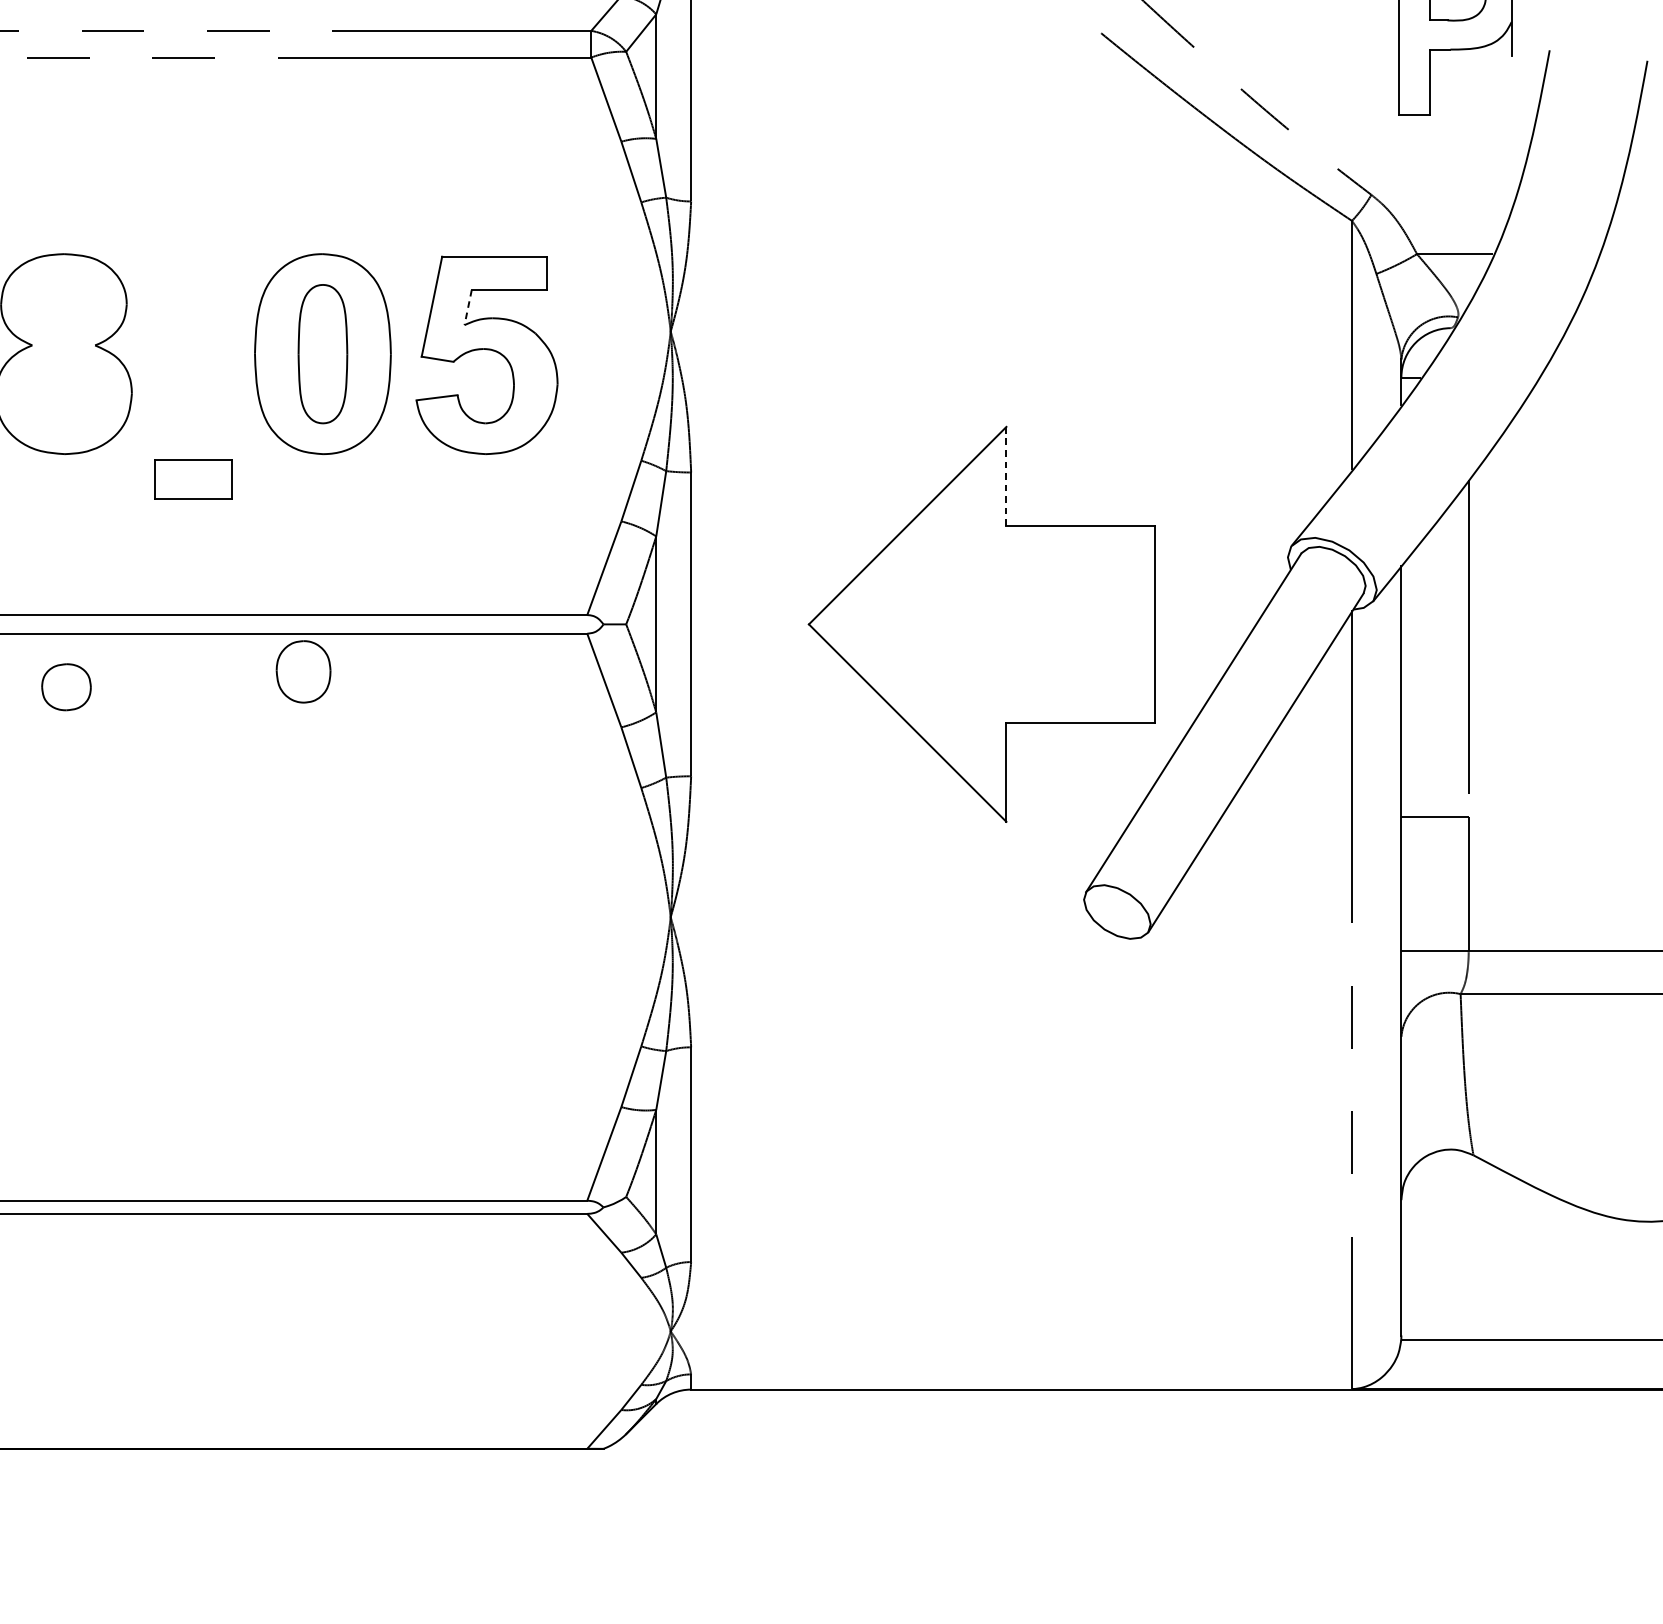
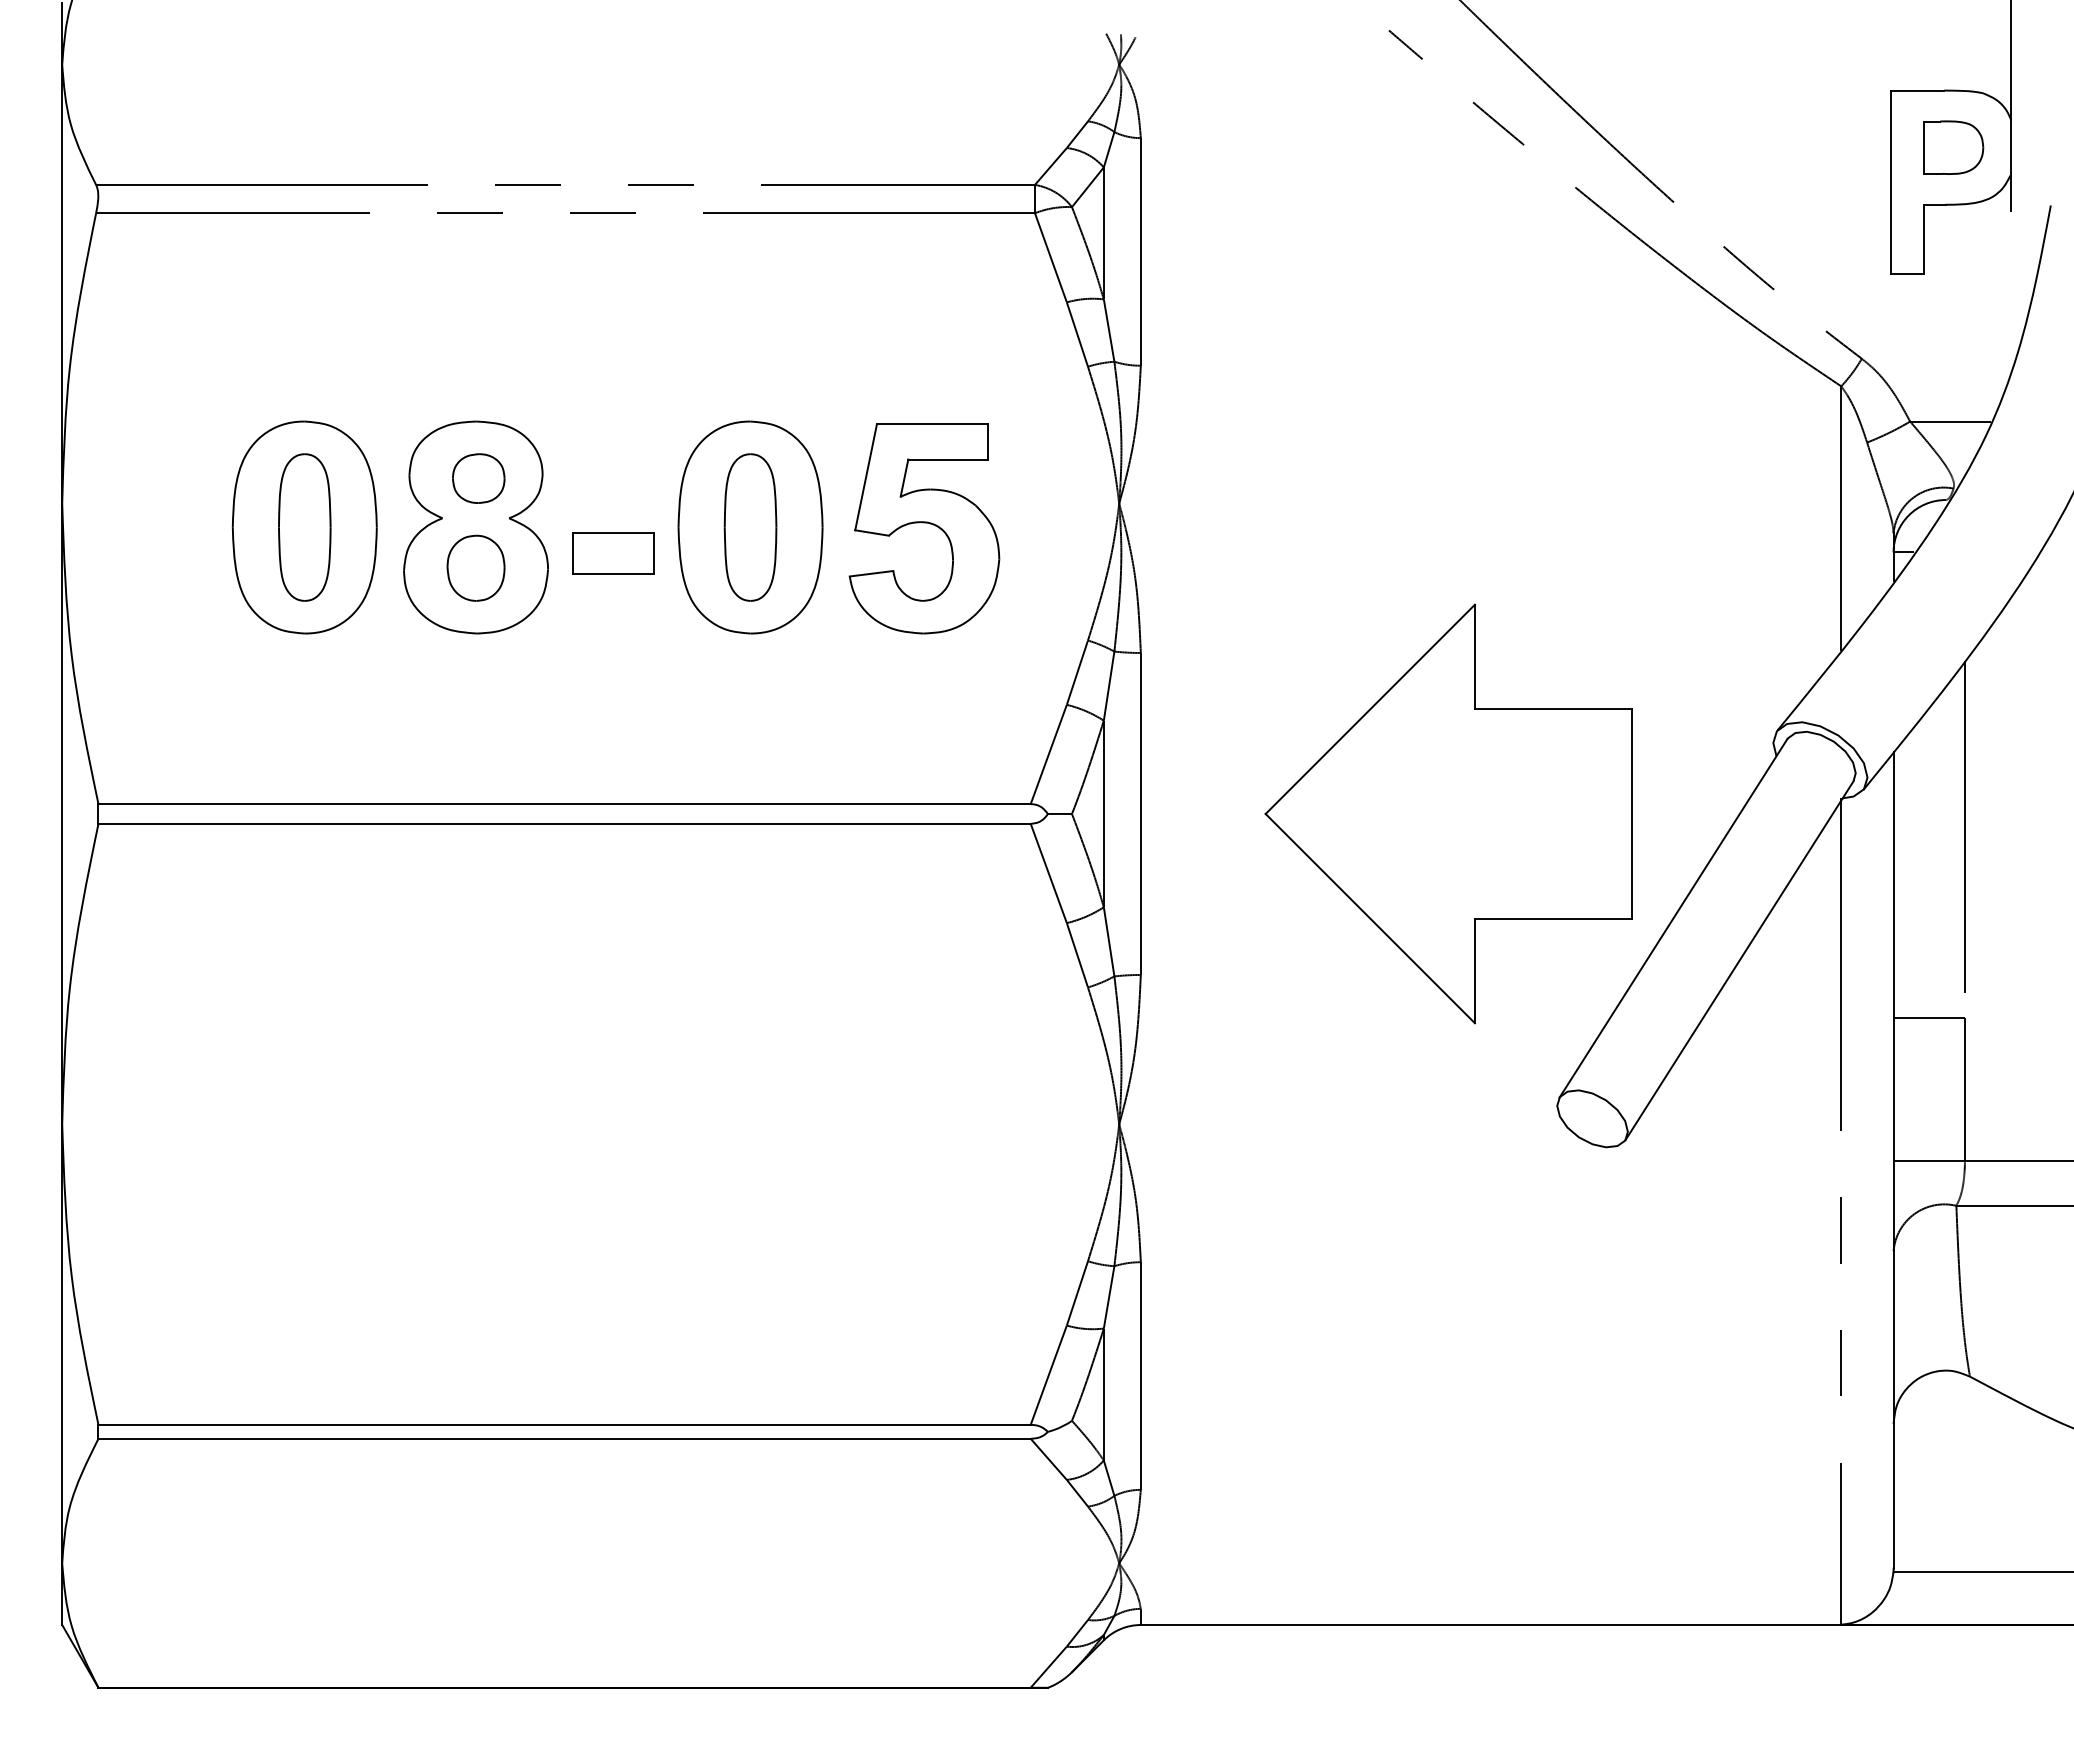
line: (468, 307) -> (904, 478), dashed -> solid
line: (1005, 476) -> (1474, 657), dashed -> solid
part: (193, 479) -> (613, 553), moved
part: (303, 671) -> (475, 567), moved
part: (66, 687) -> (478, 478), moved

